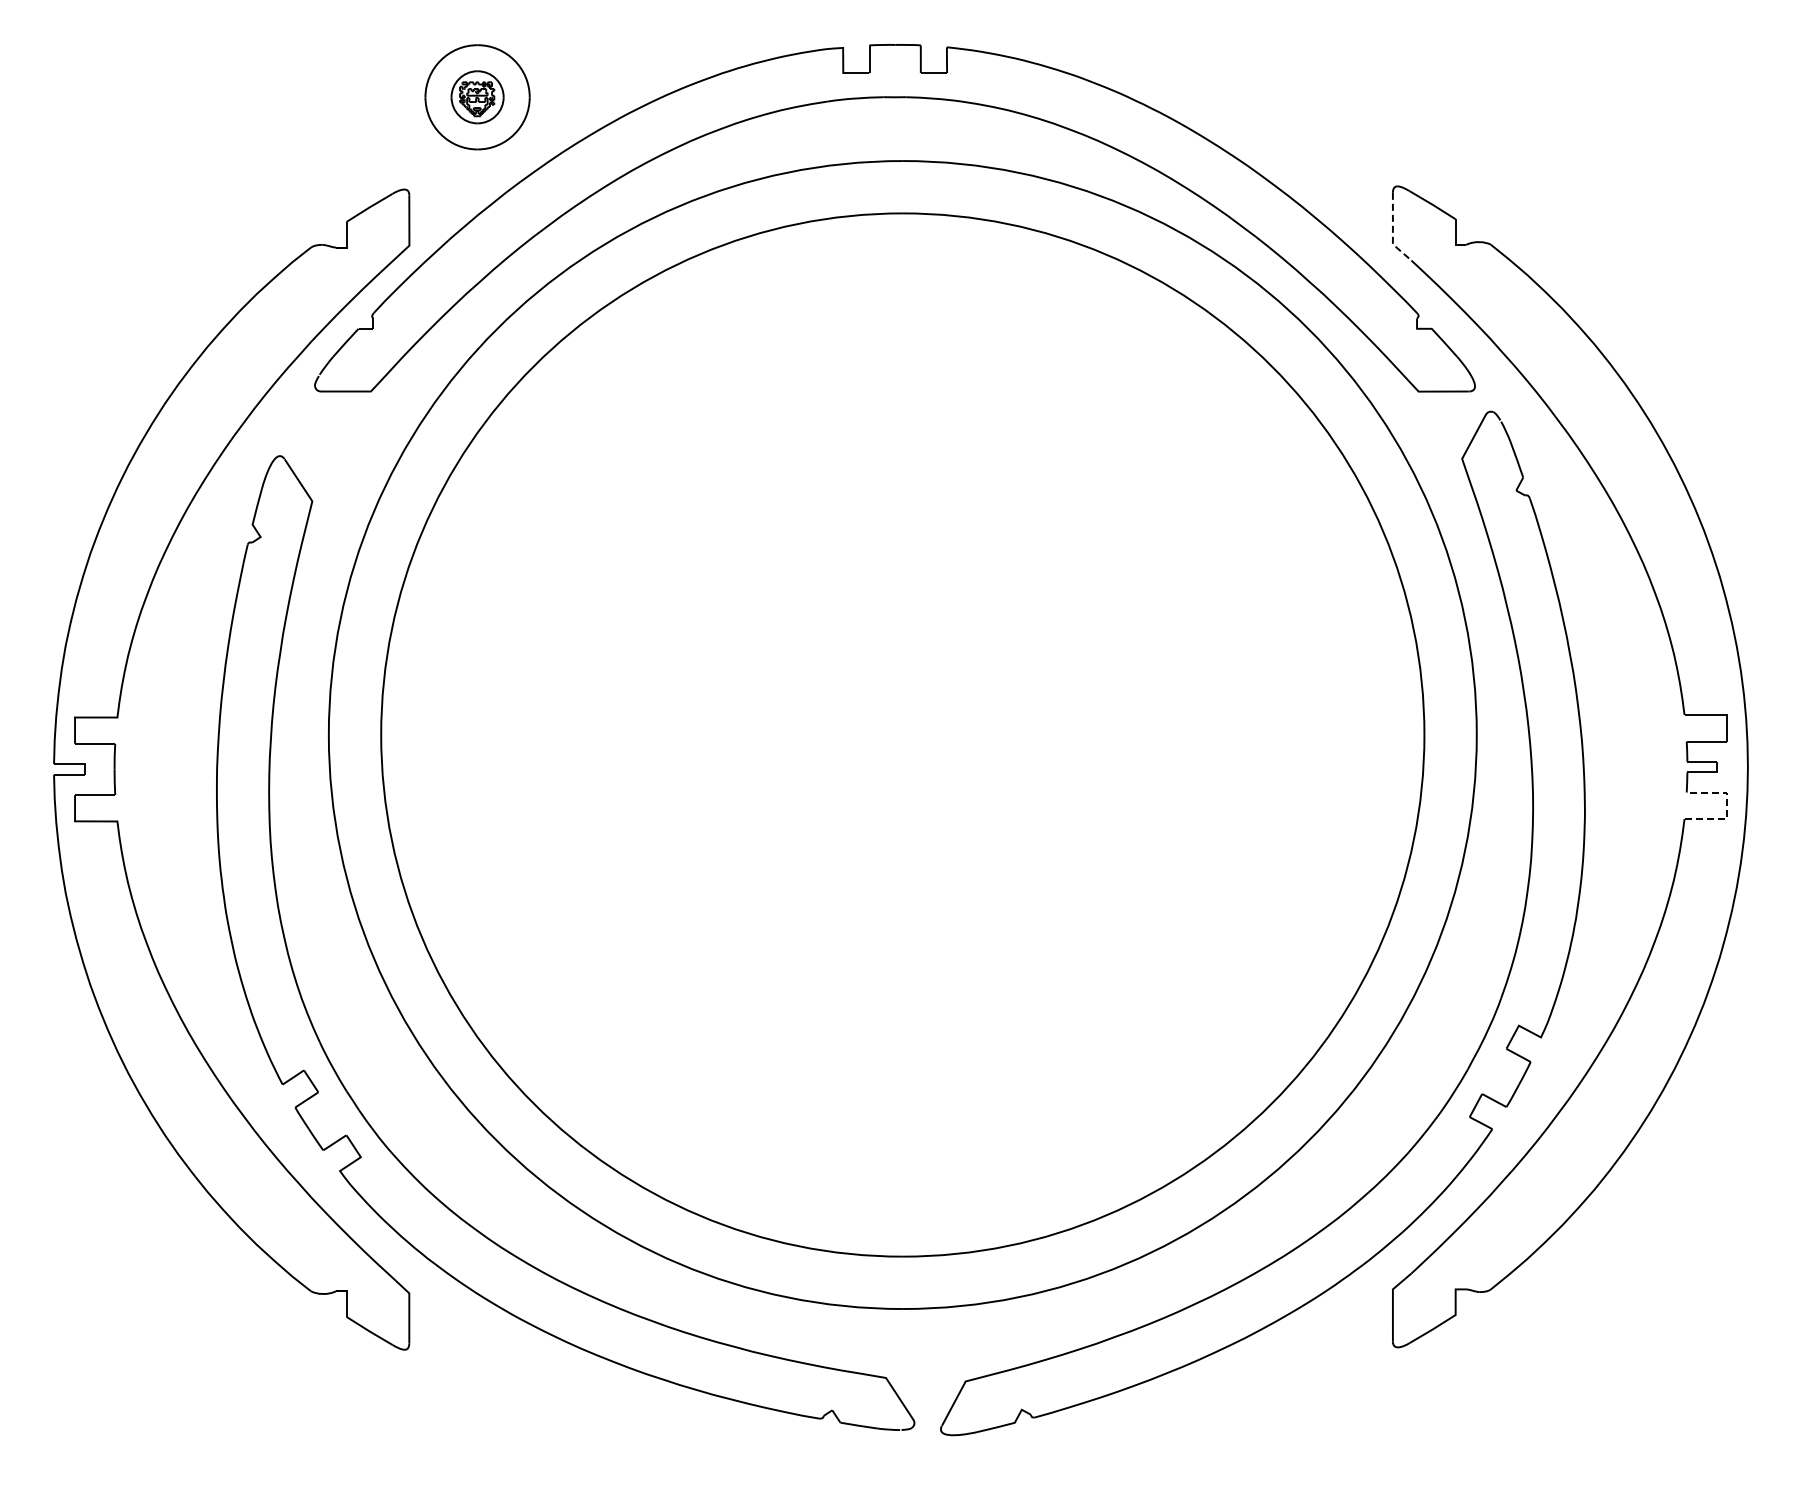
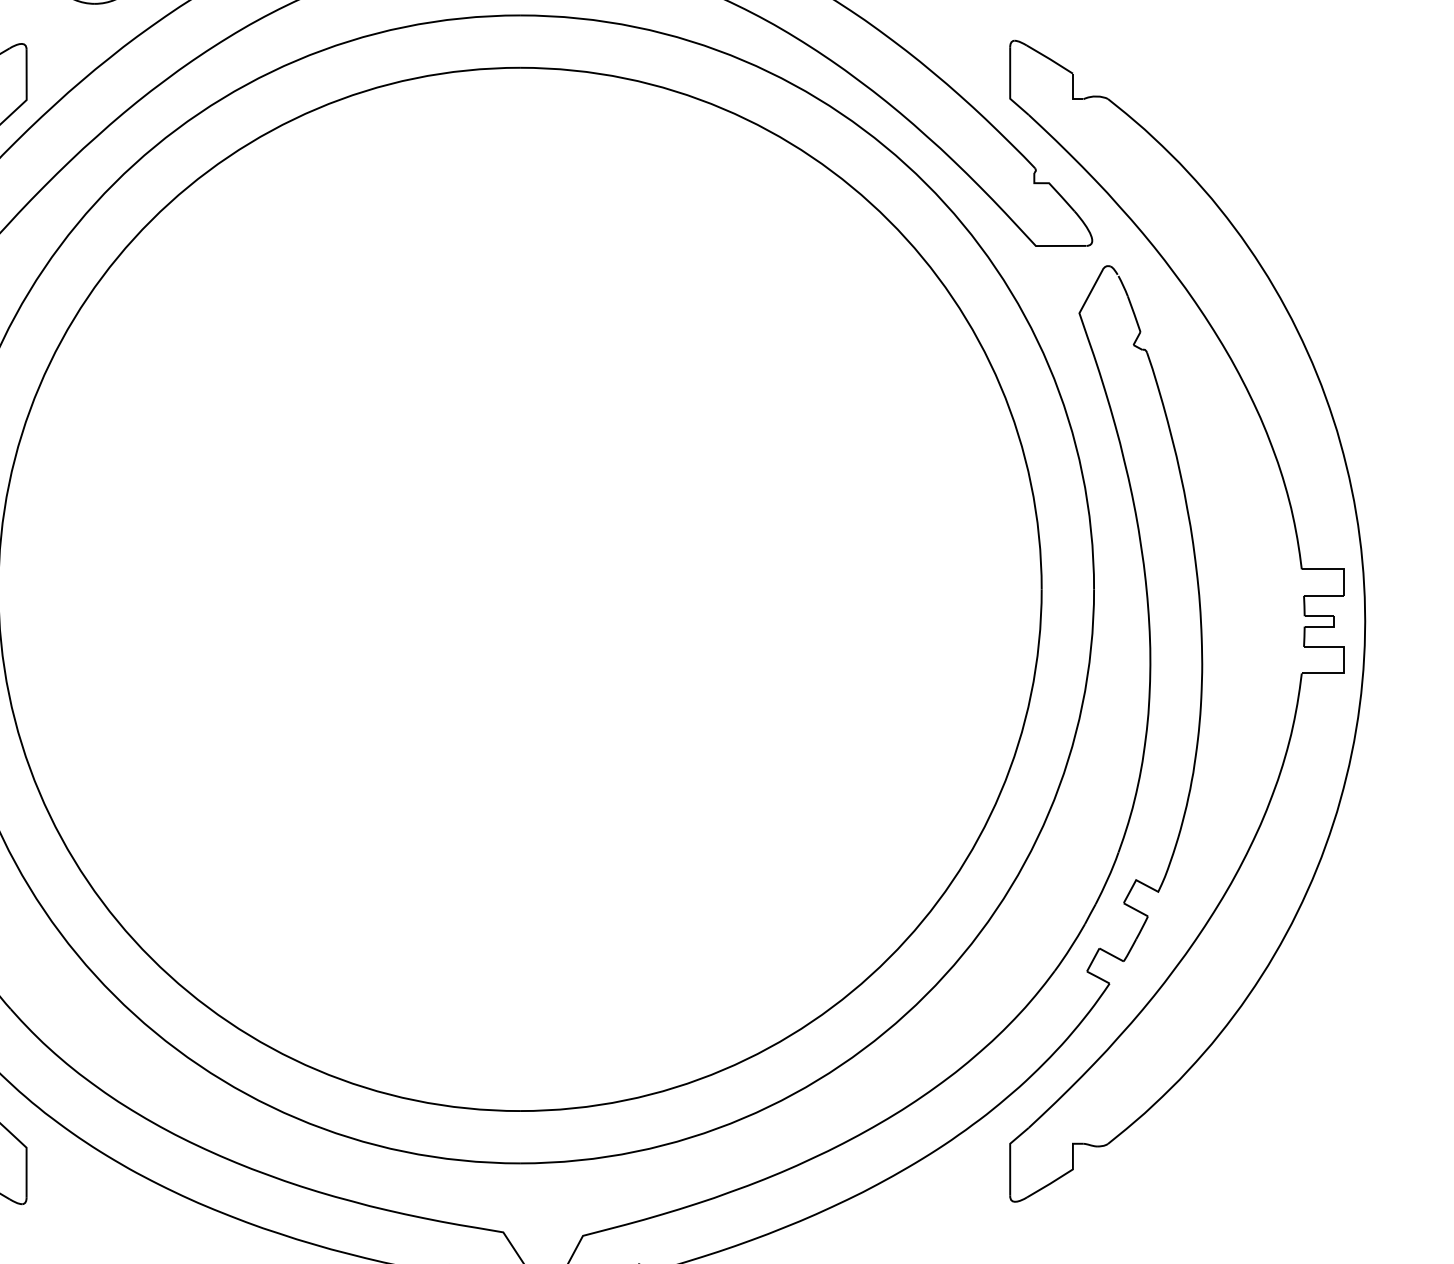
line: (1392, 231) -> (1009, 85), dashed -> solid
line: (1726, 806) -> (1343, 660), dashed -> solid

